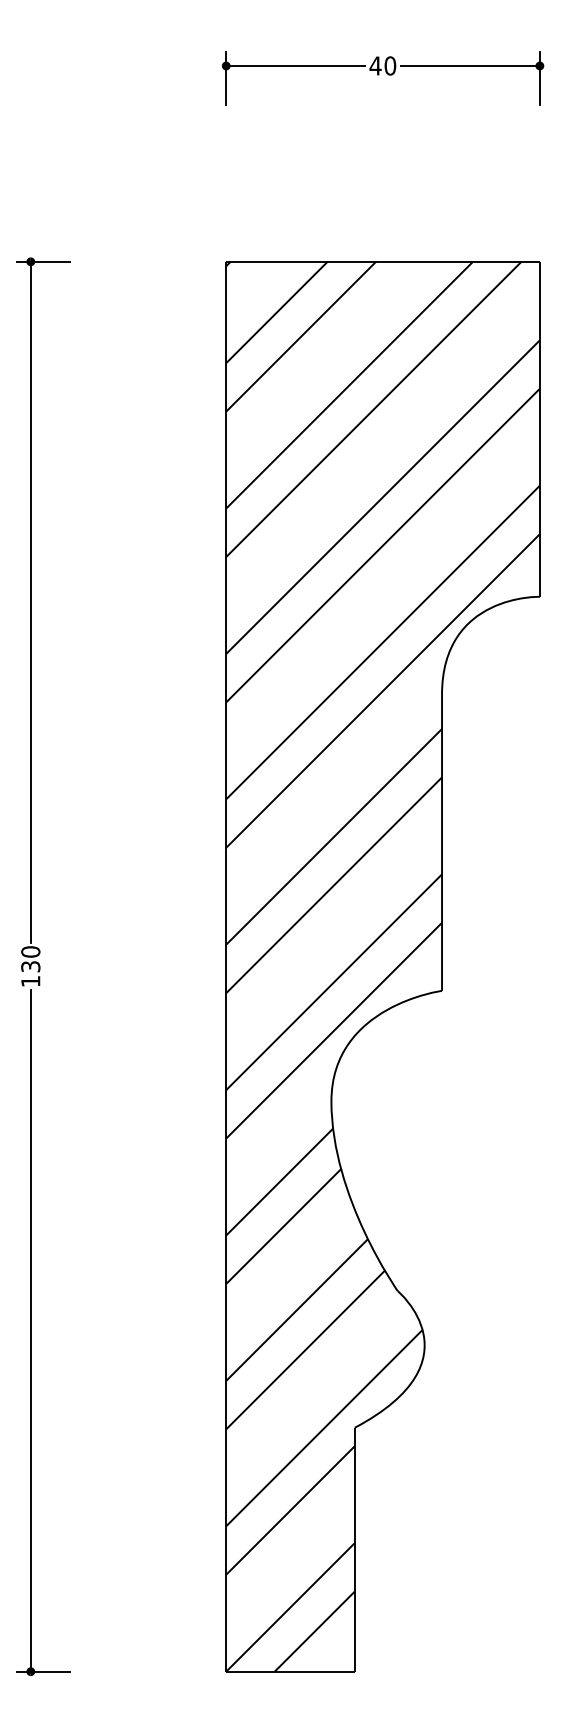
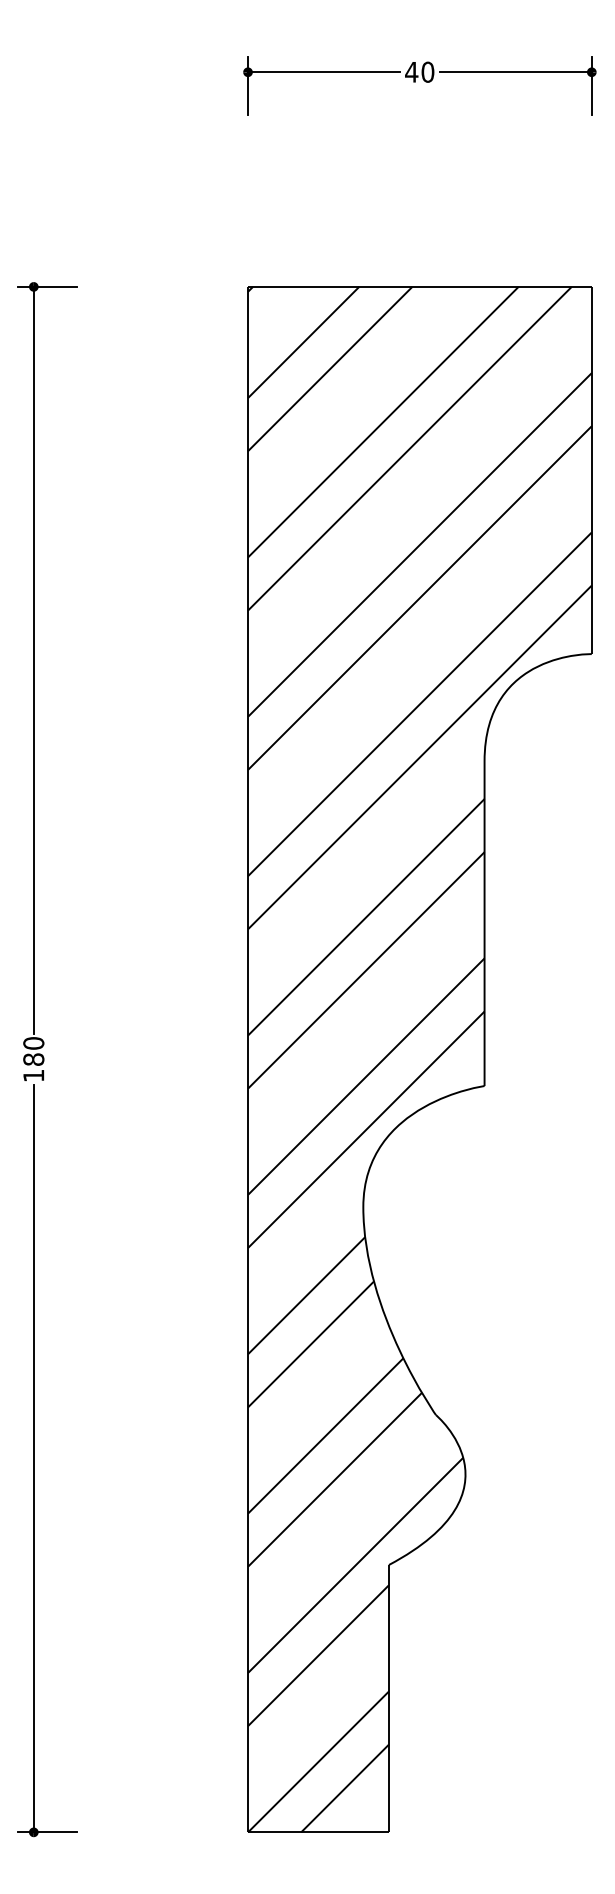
text: (30, 966) -> (33, 1059), 130 -> 180

